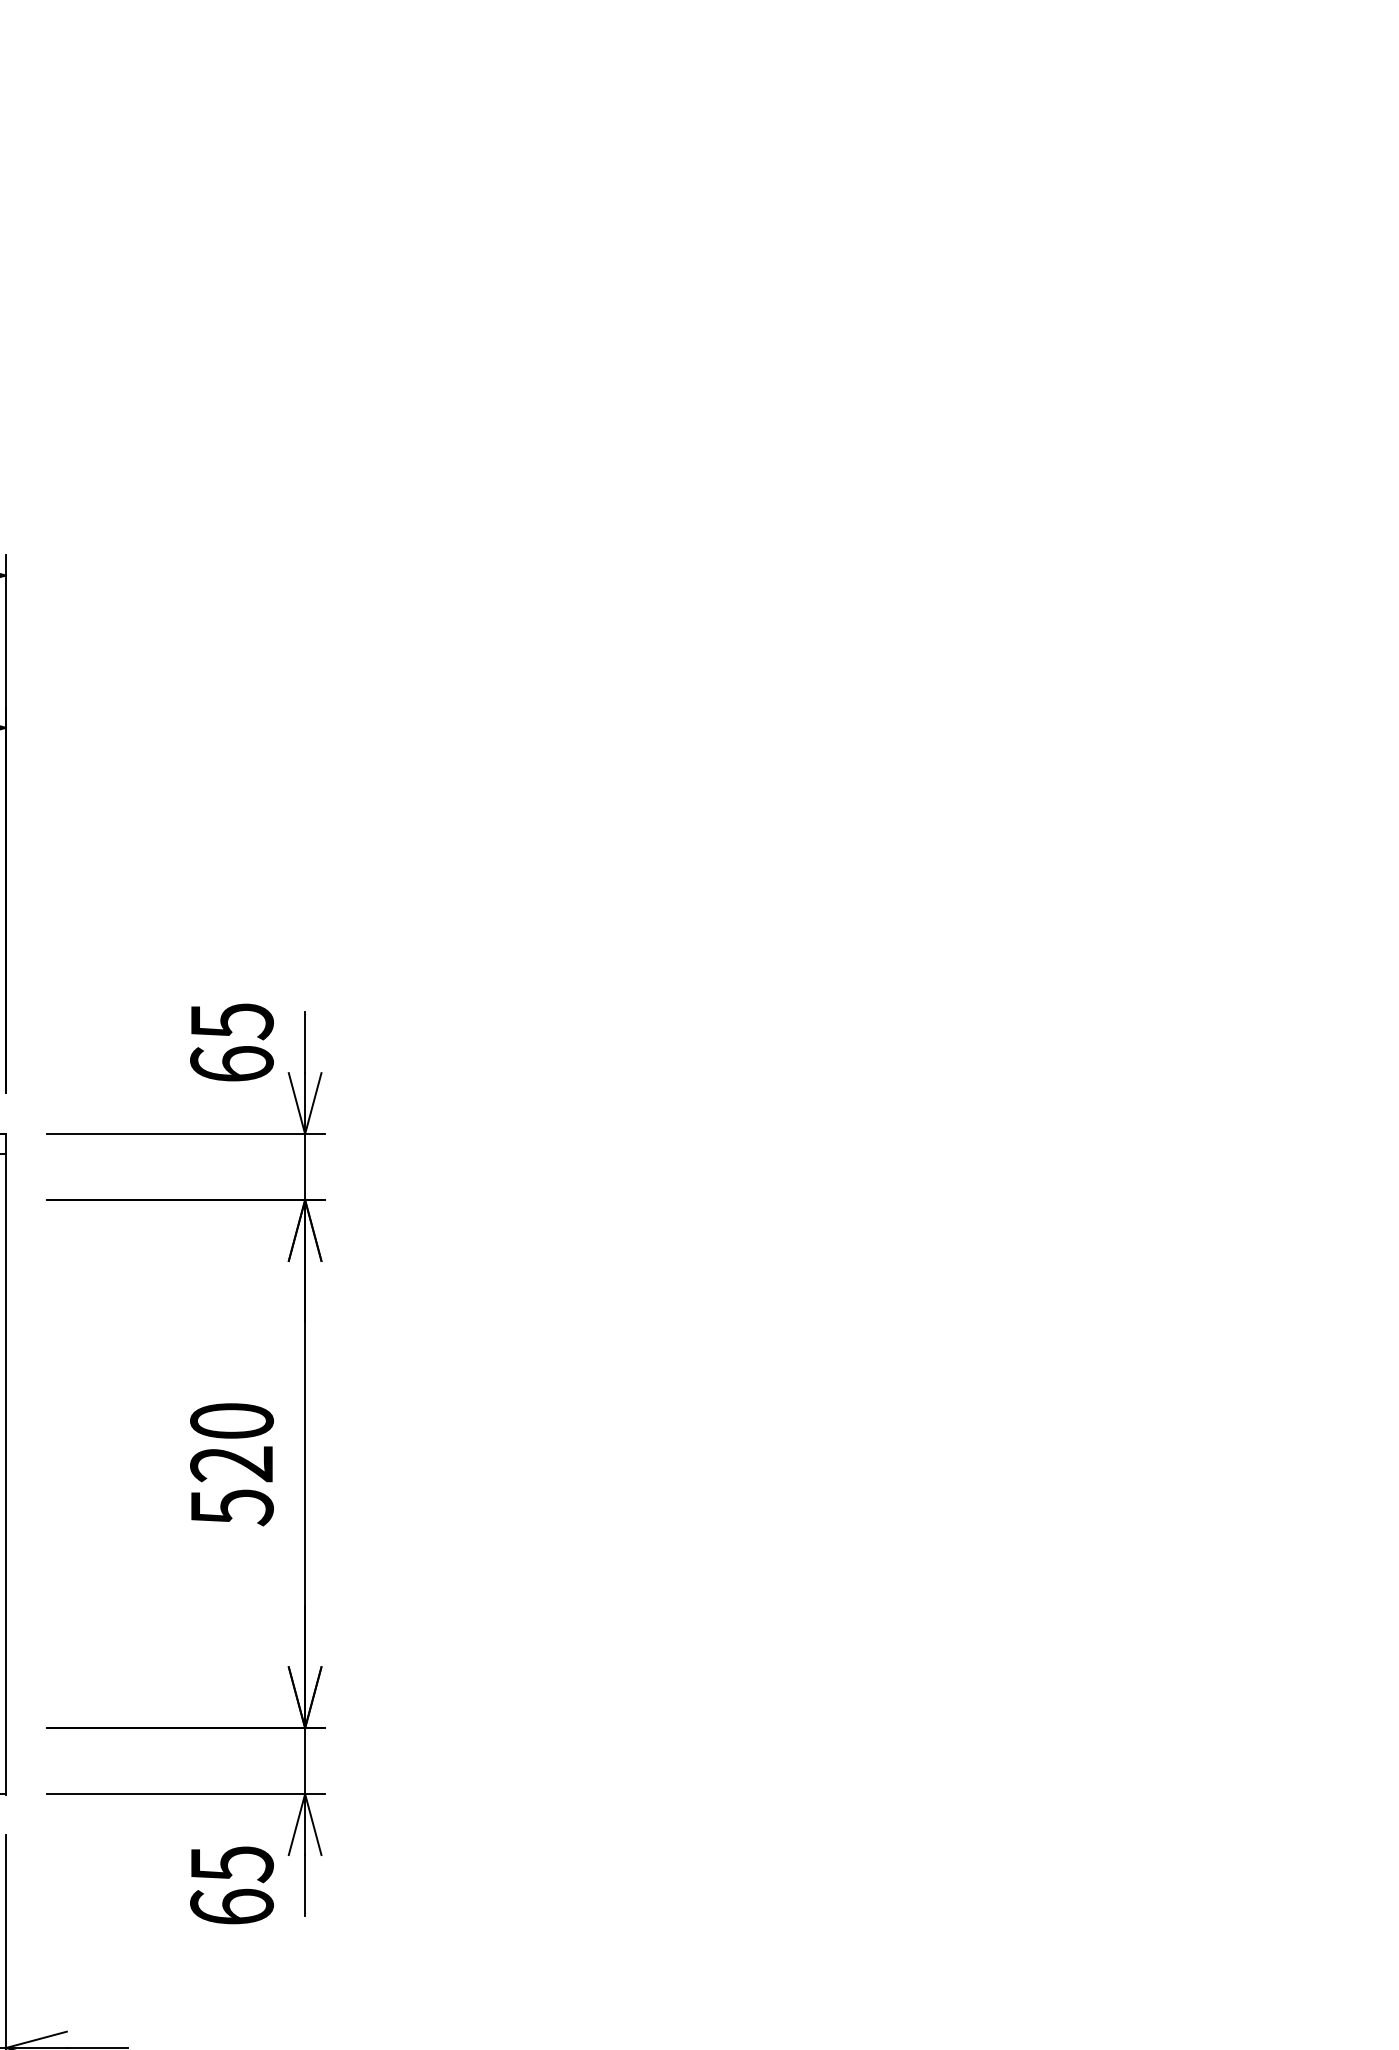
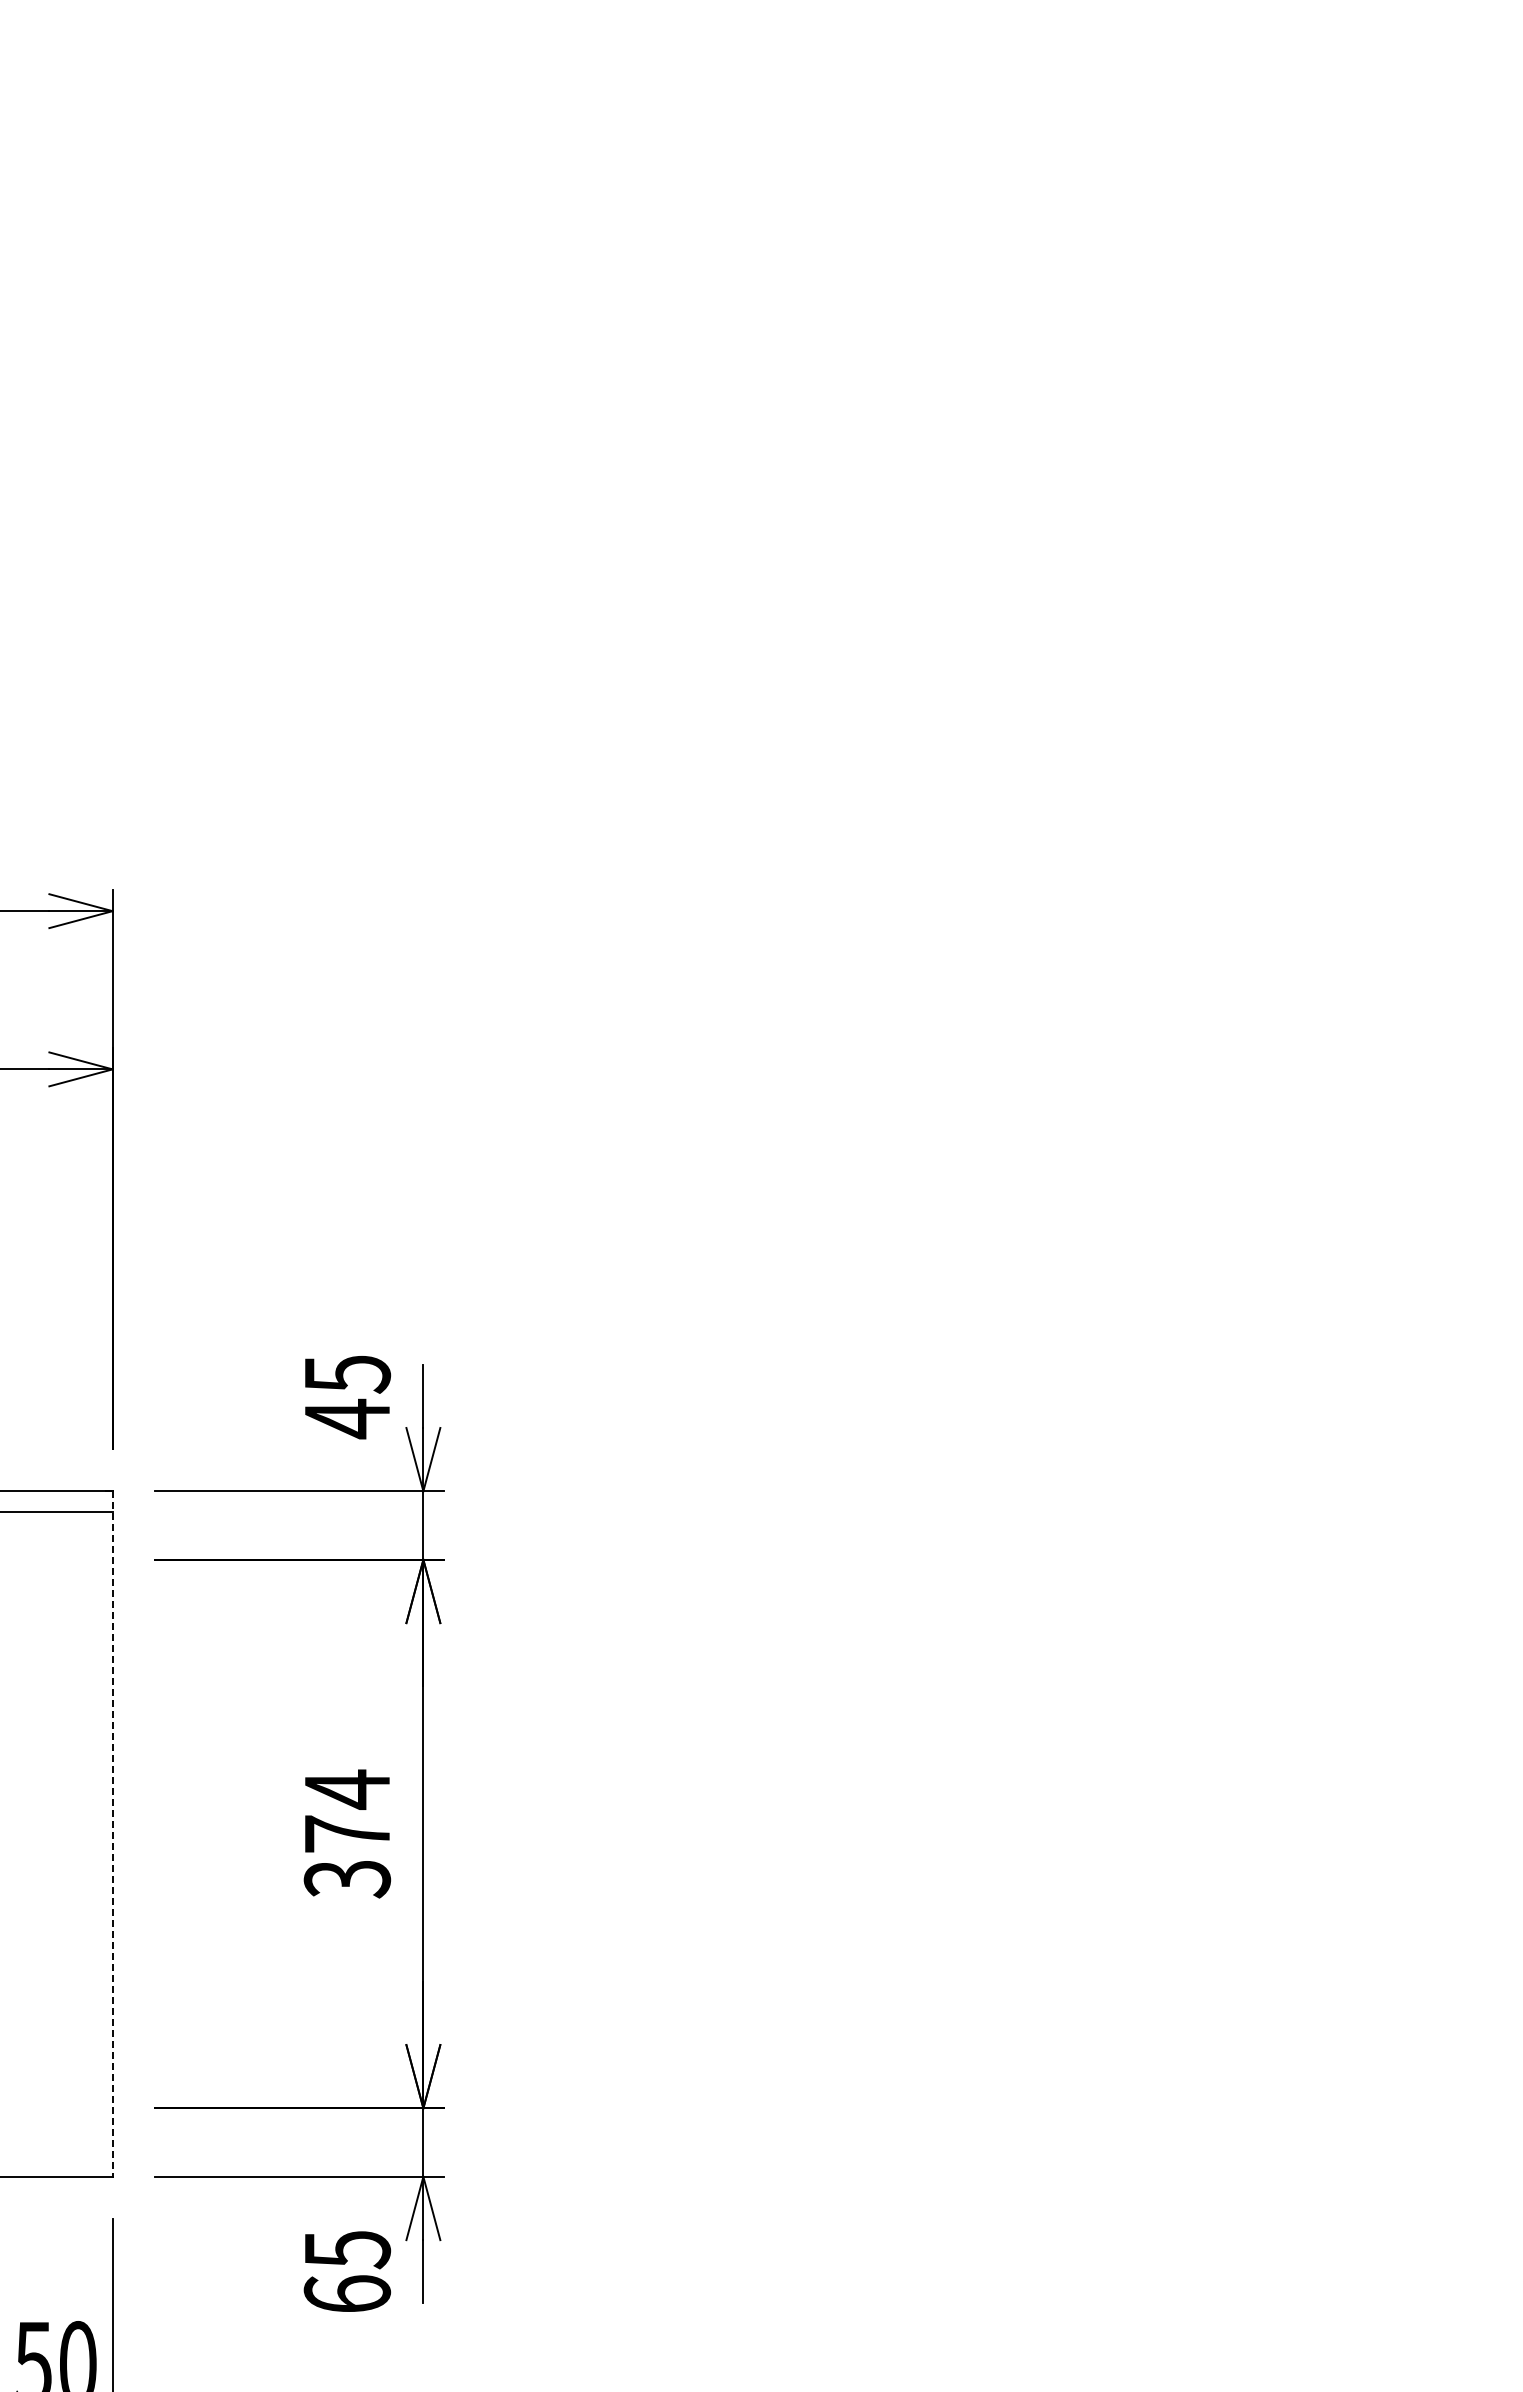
text: (232, 1063) -> (347, 1418), 65 -> 45
text: (232, 1463) -> (347, 1833), 520 -> 374
line: (5, 1465) -> (112, 1835), solid -> dashed

